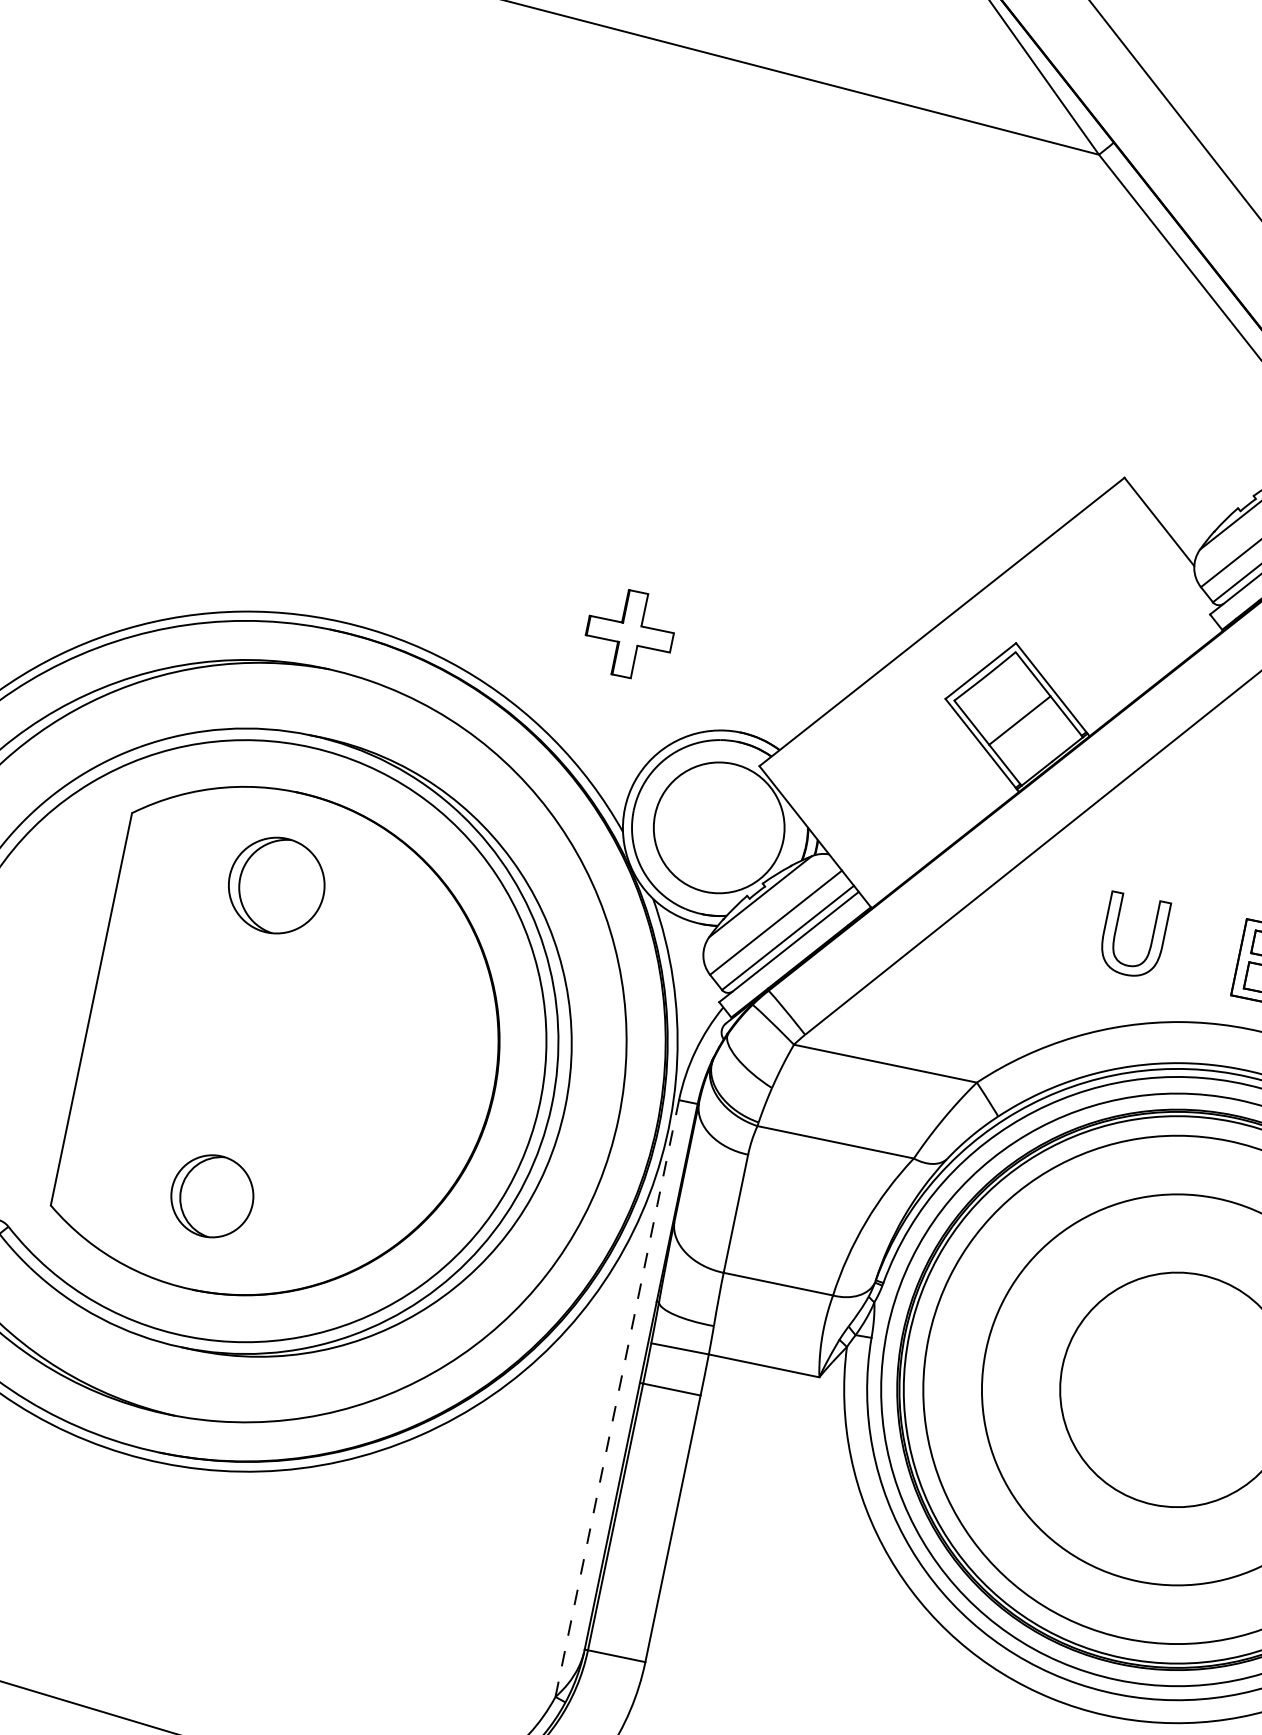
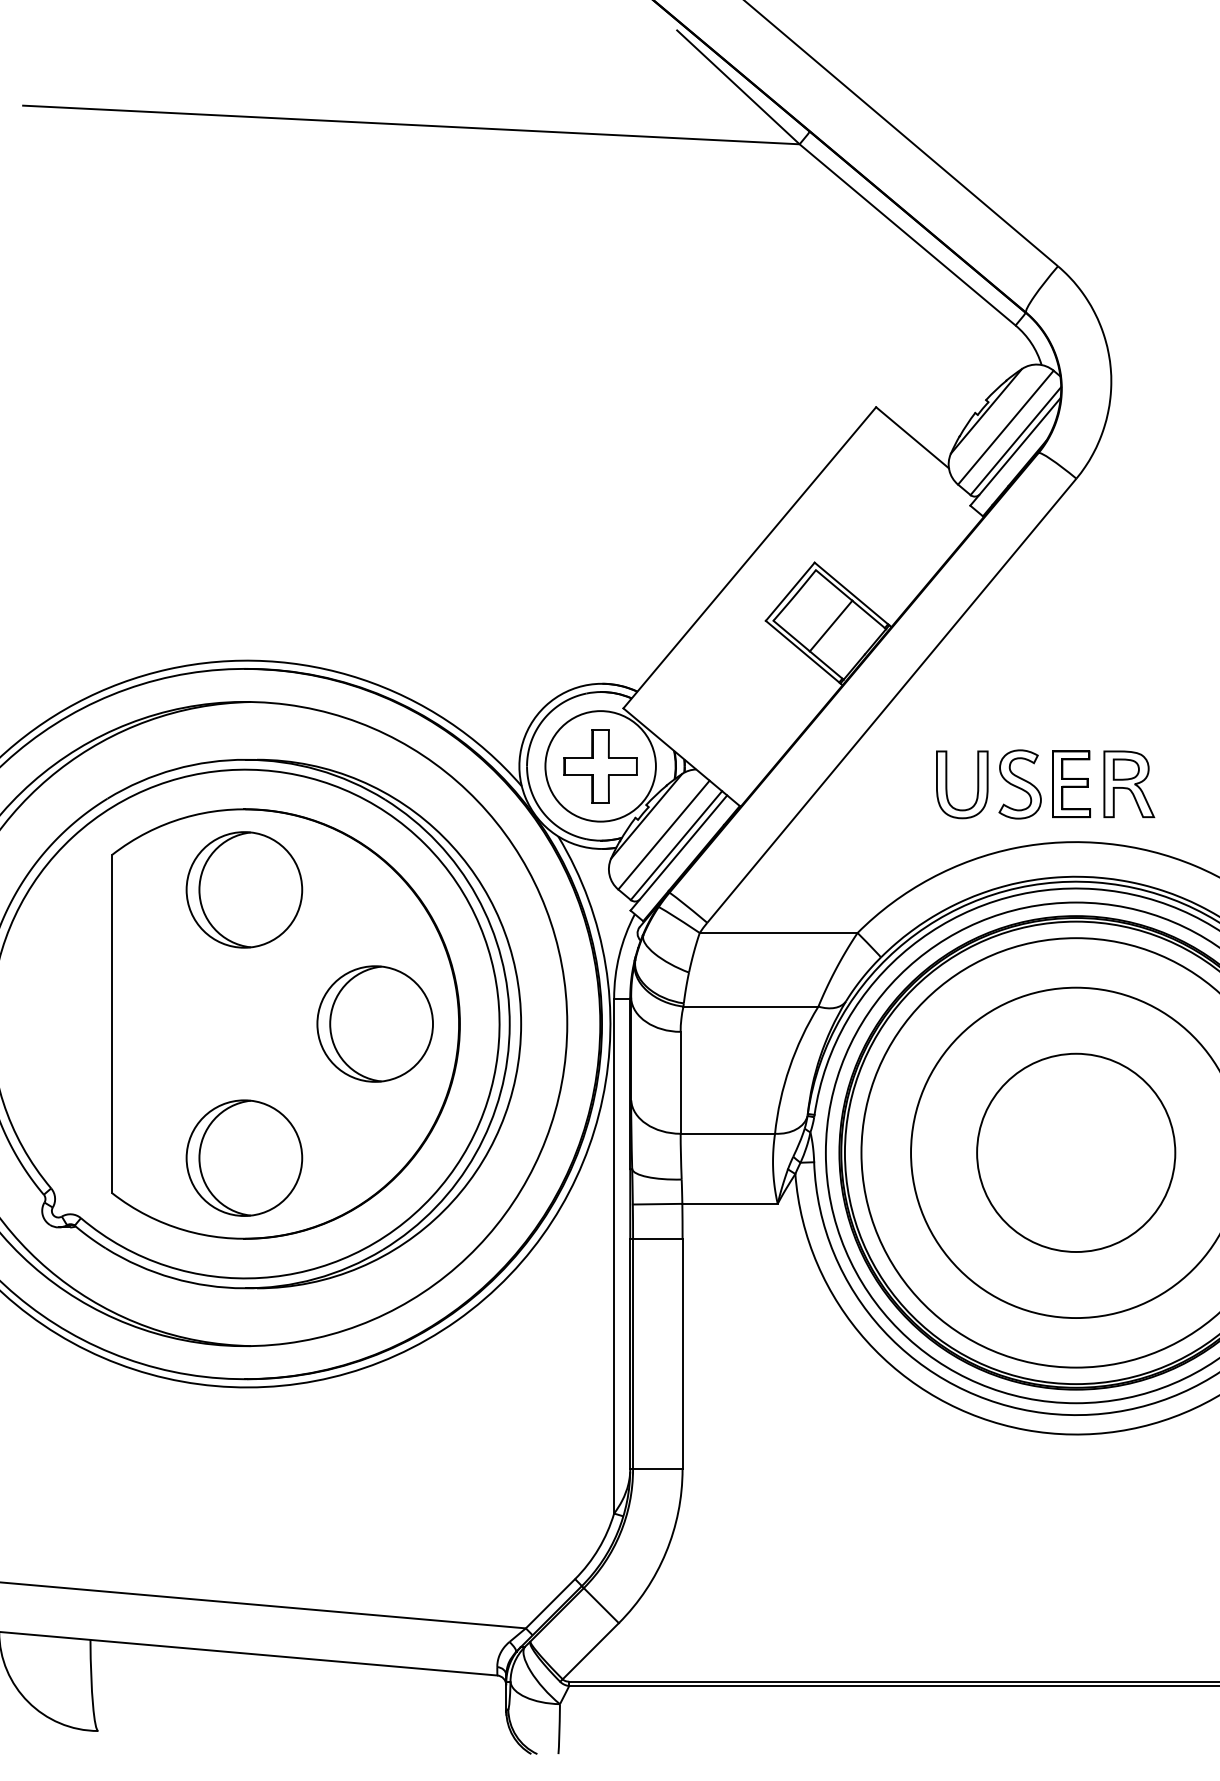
part: (629, 634) -> (600, 766), moved
part: (276, 885) -> (244, 889), size x1.43
part: (1200, 949) -> (1019, 784), added
part: (395, 1071) -> (374, 1023), added
part: (212, 1195) -> (244, 1157), size x1.67
line: (617, 1399) -> (614, 1256), dashed -> solid

